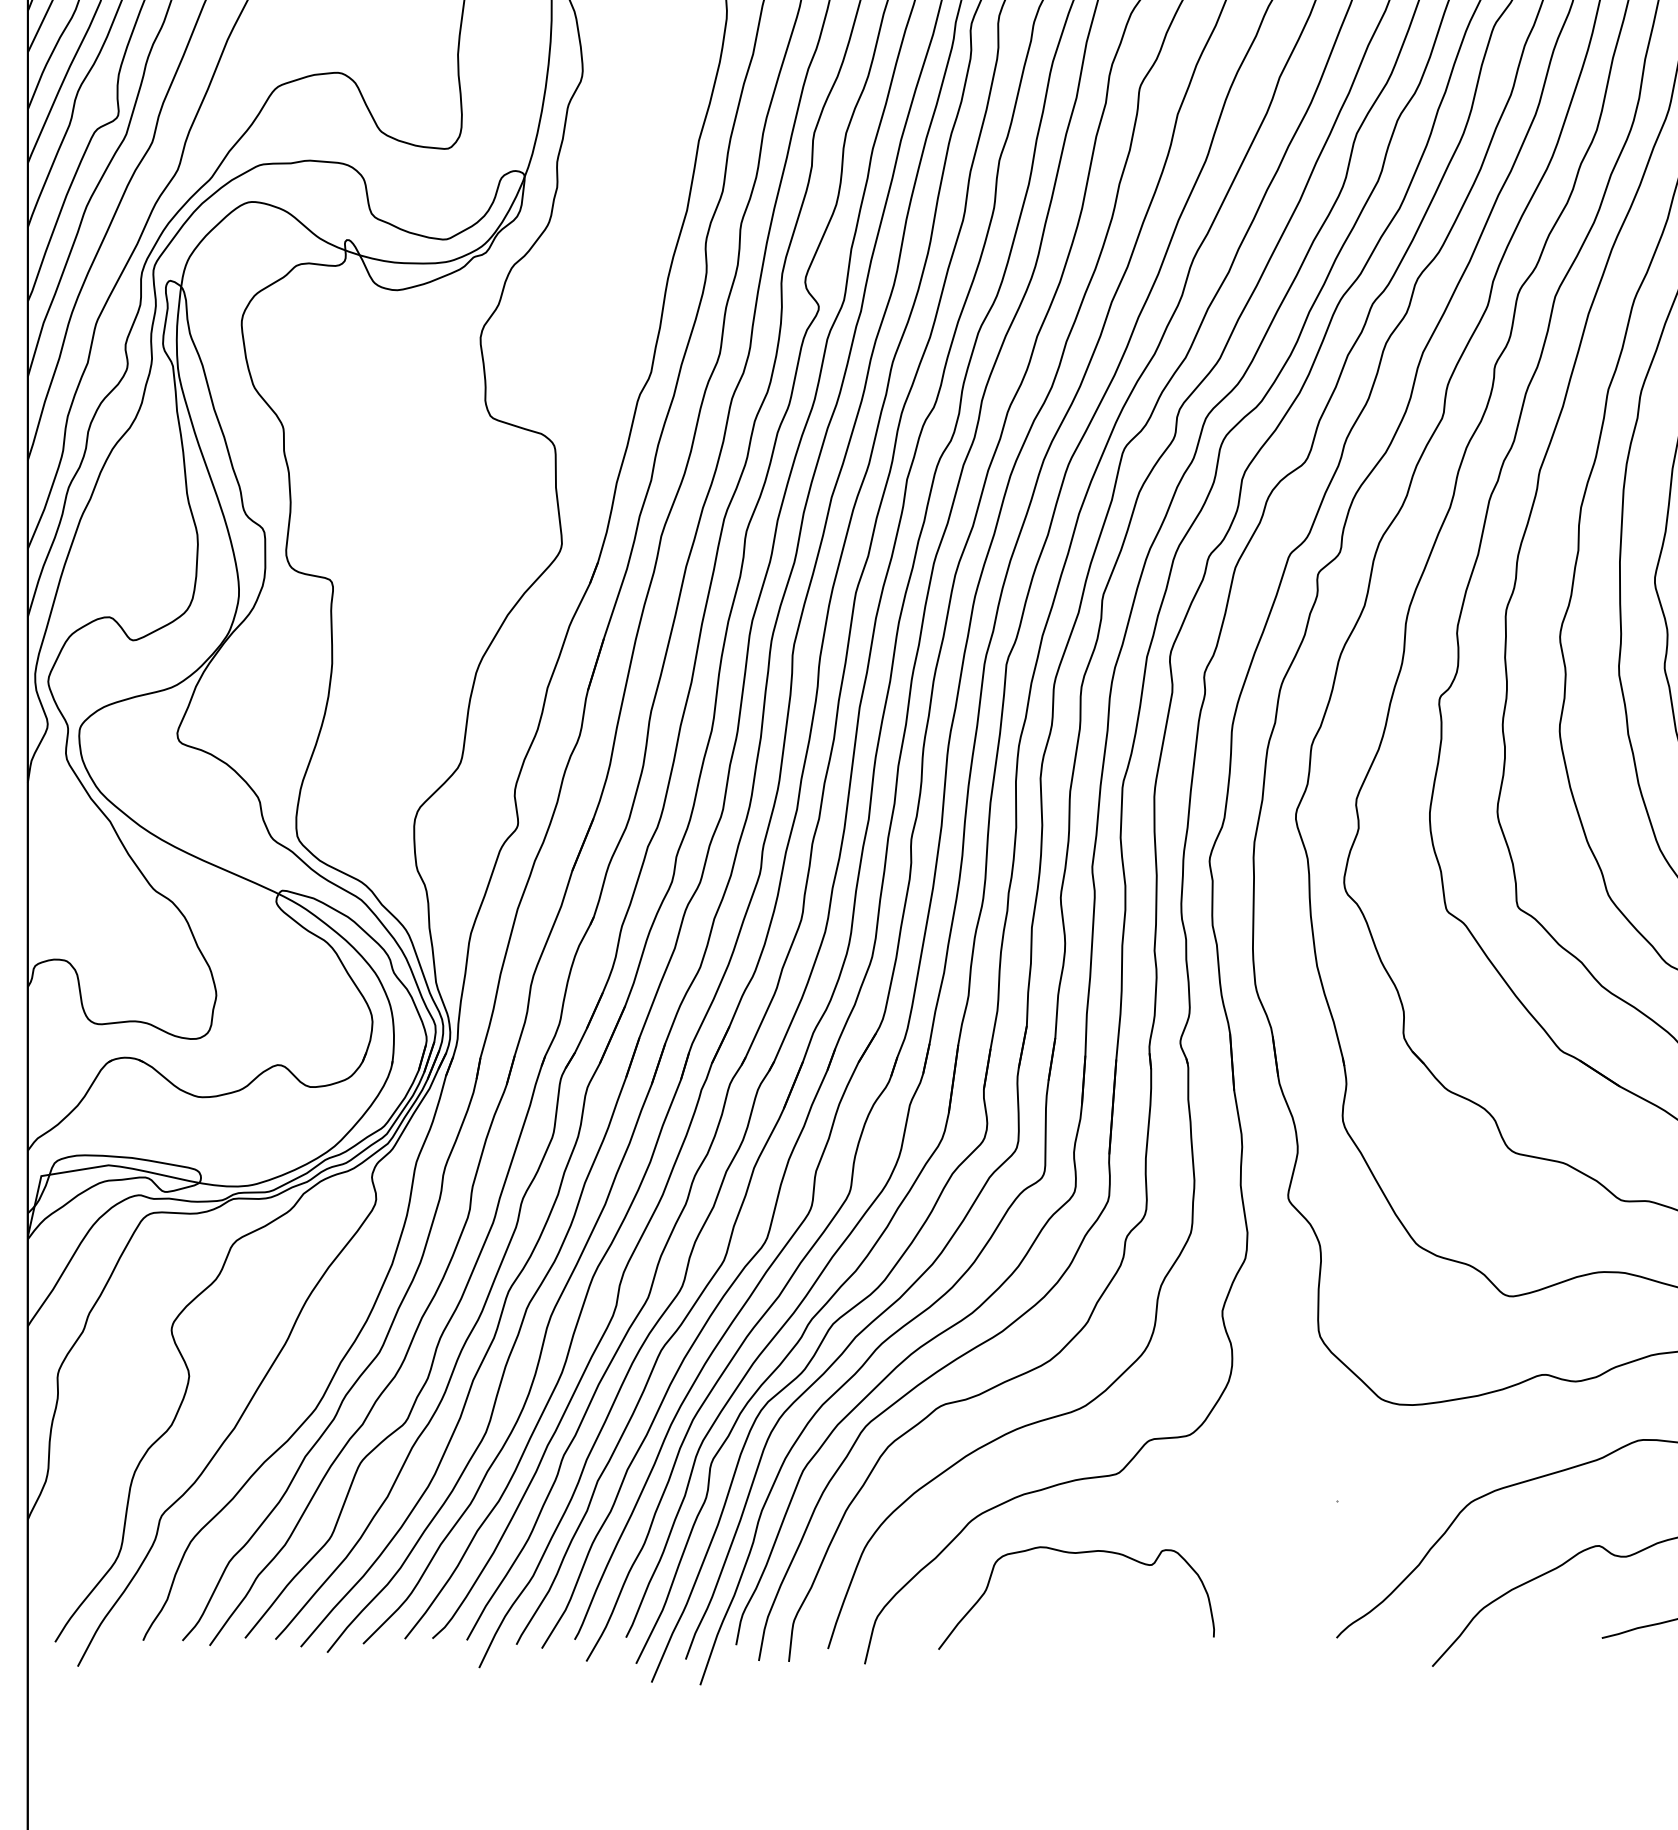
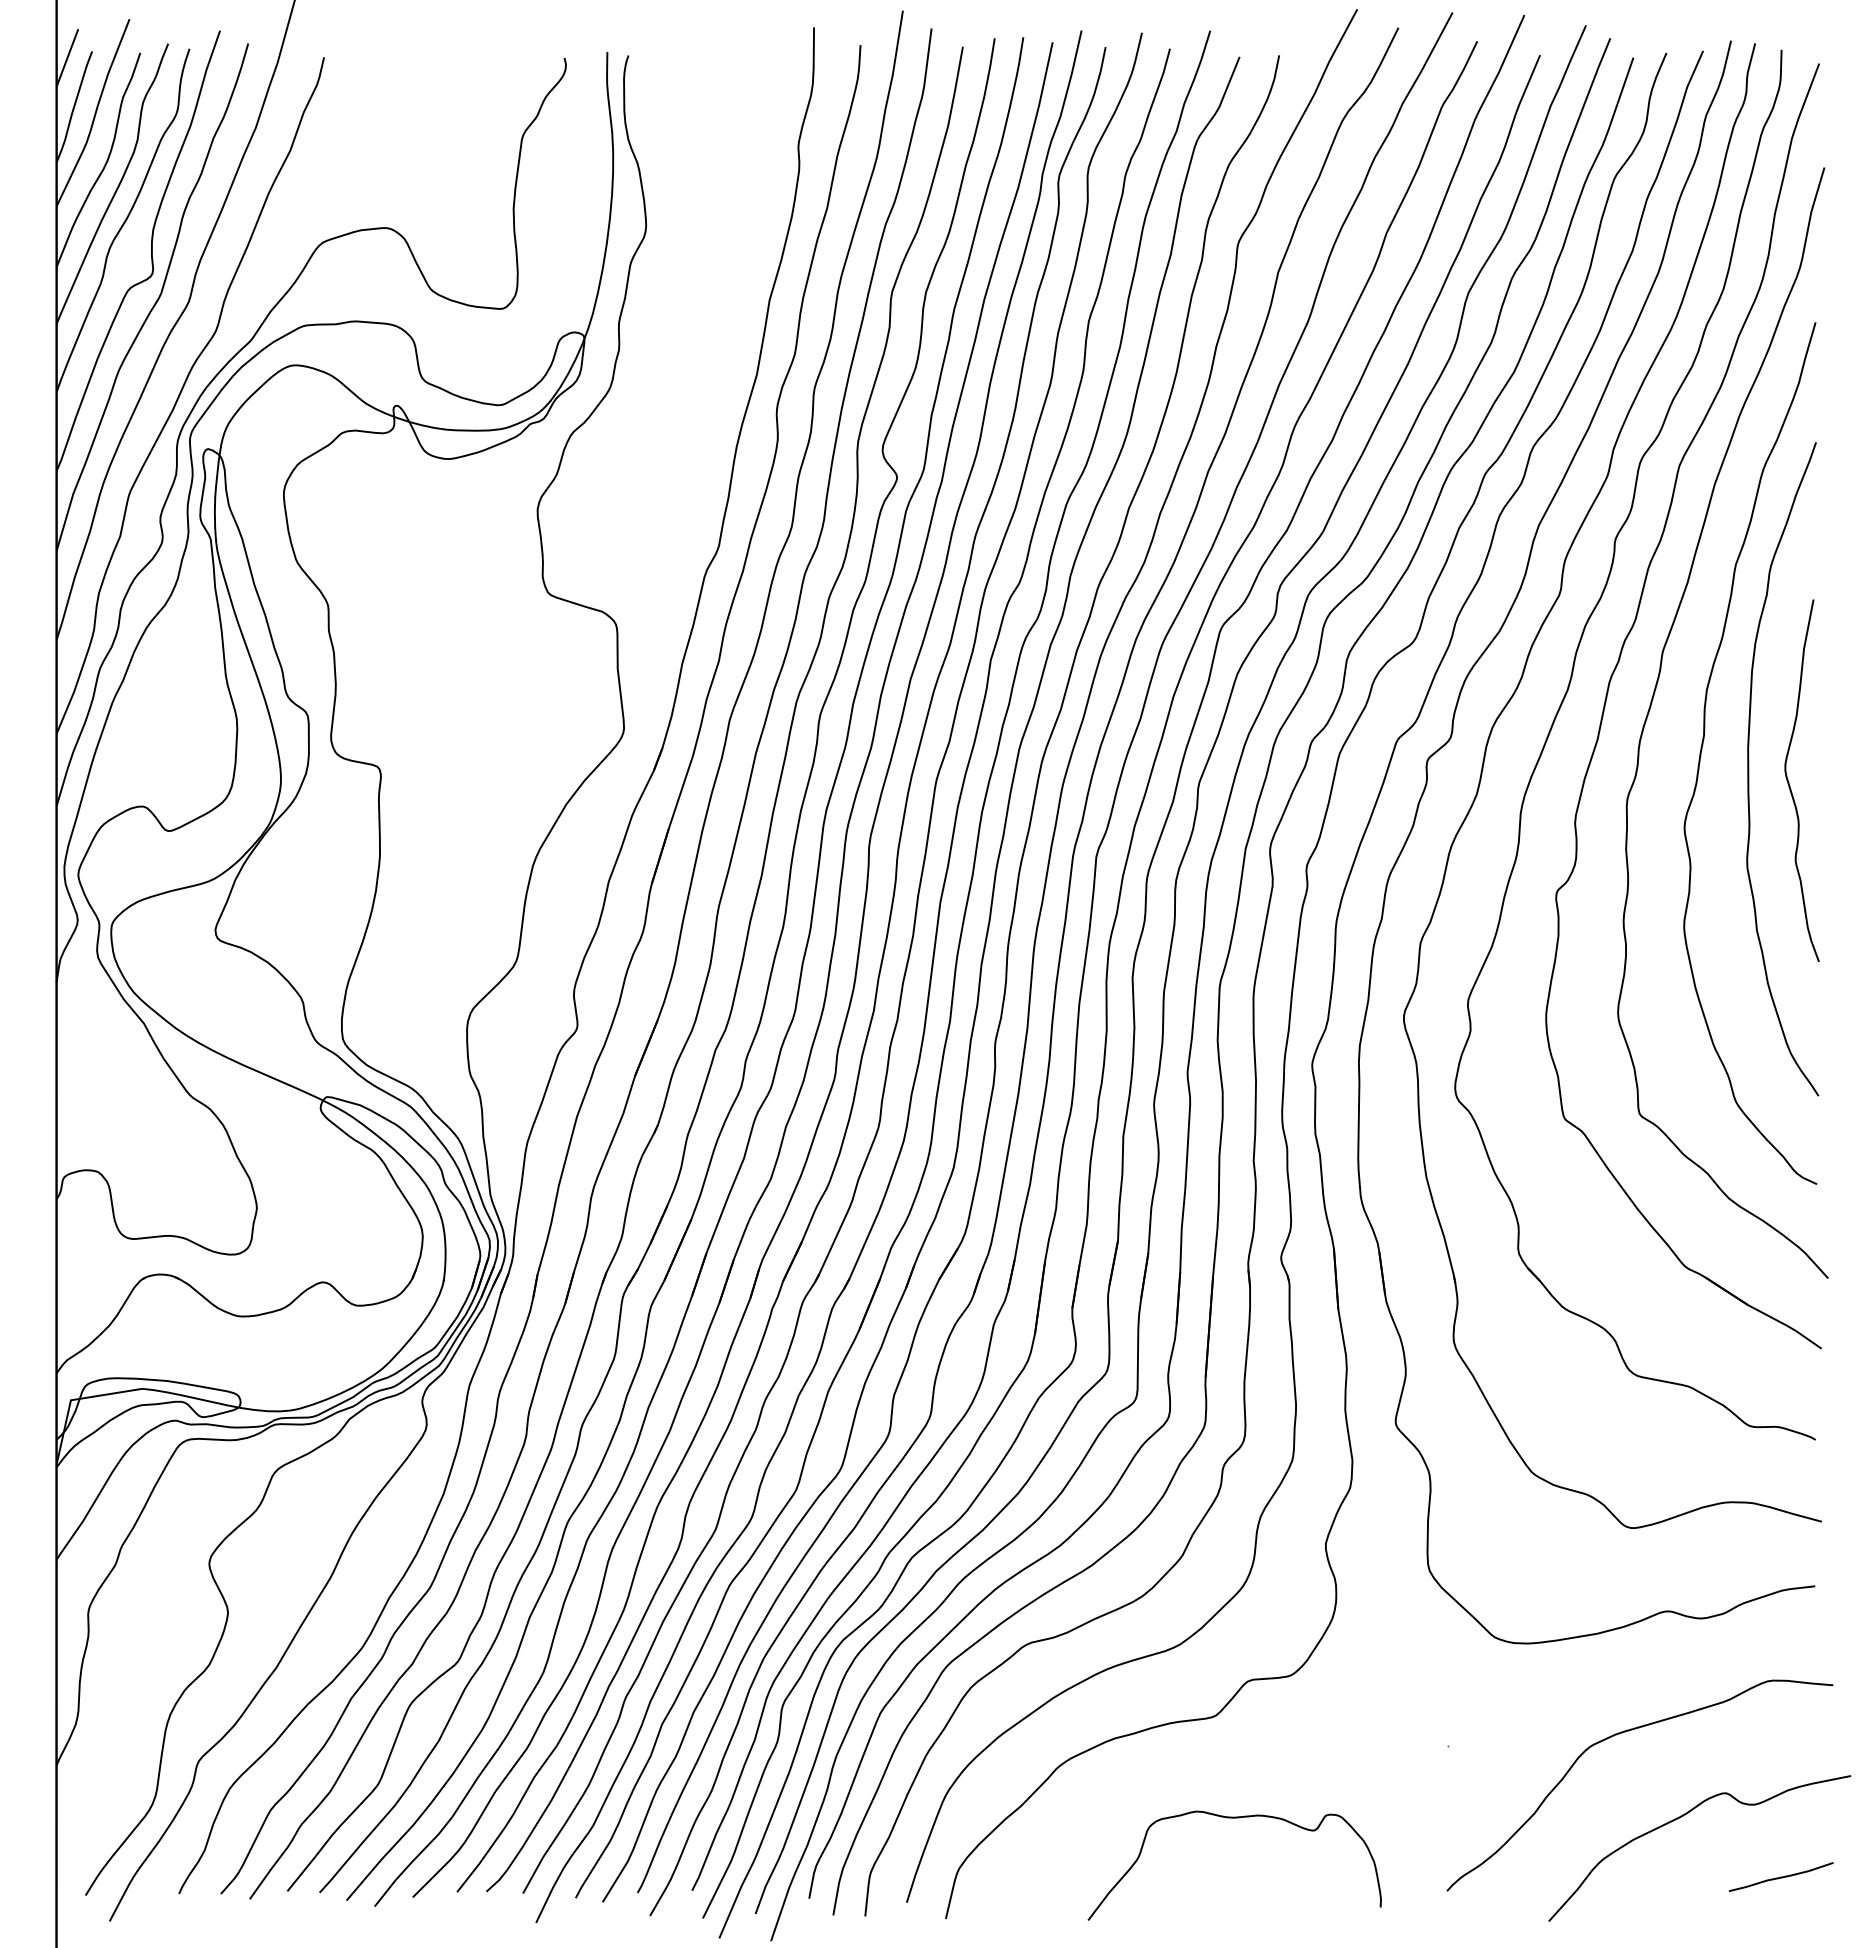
curve: (1076, 1553) -> (1234, 1818), moved

